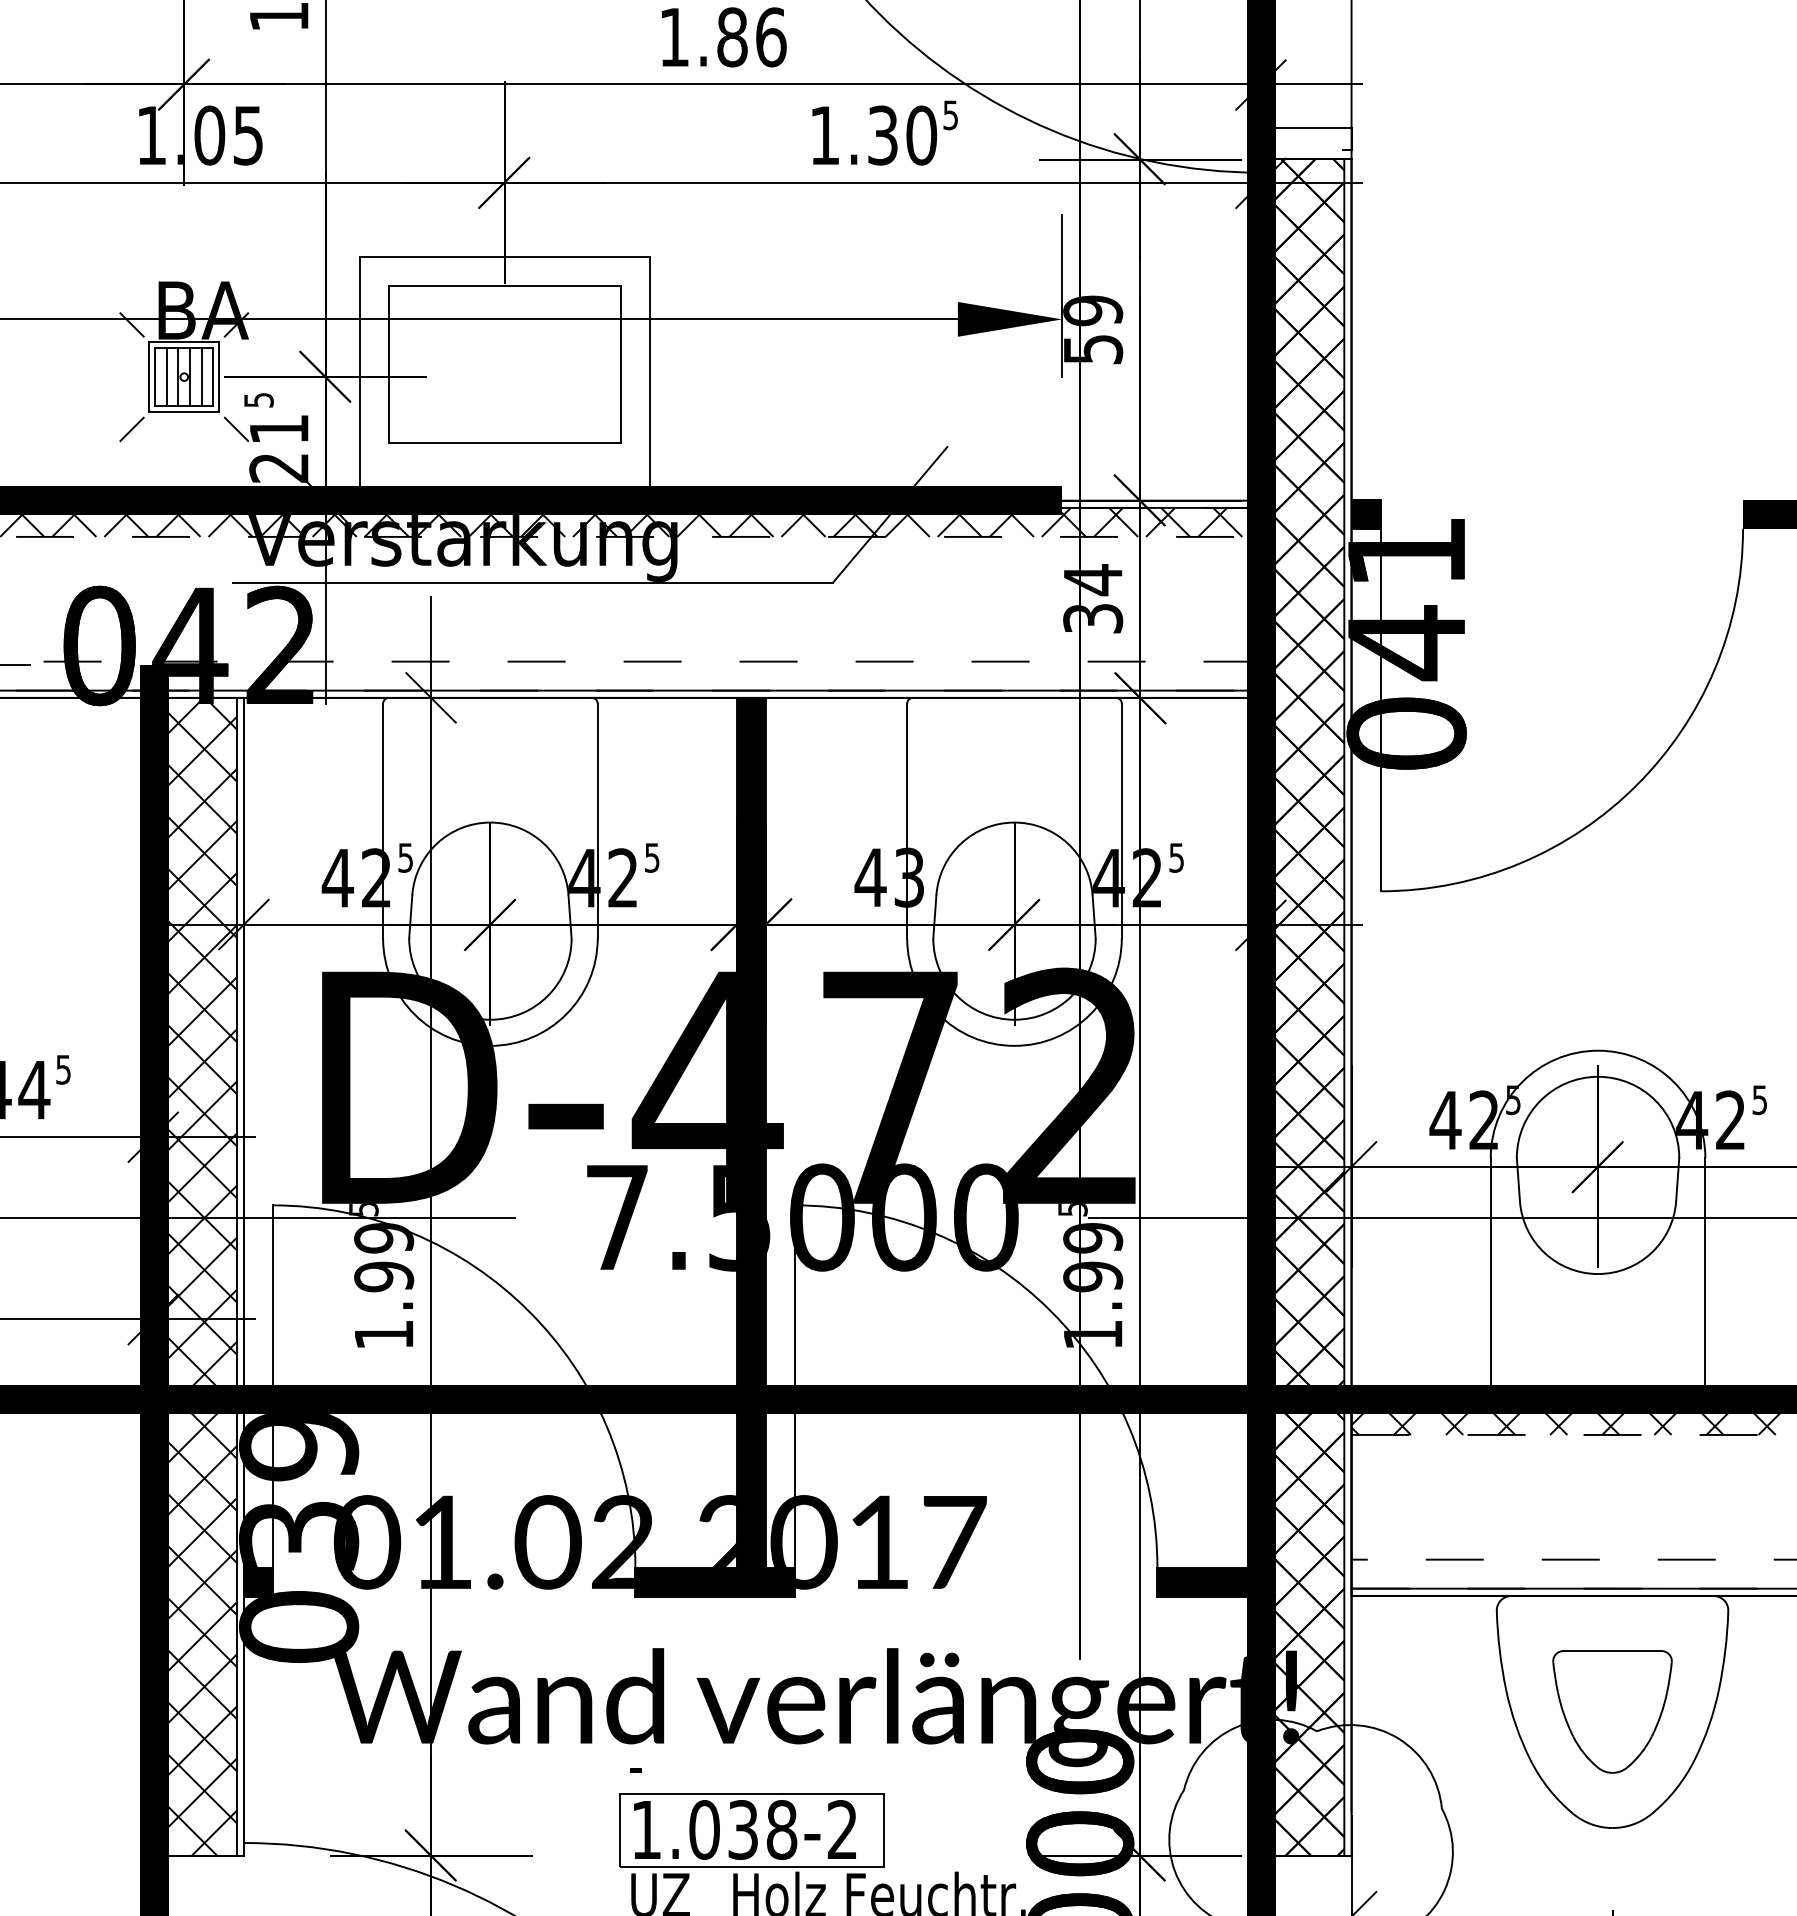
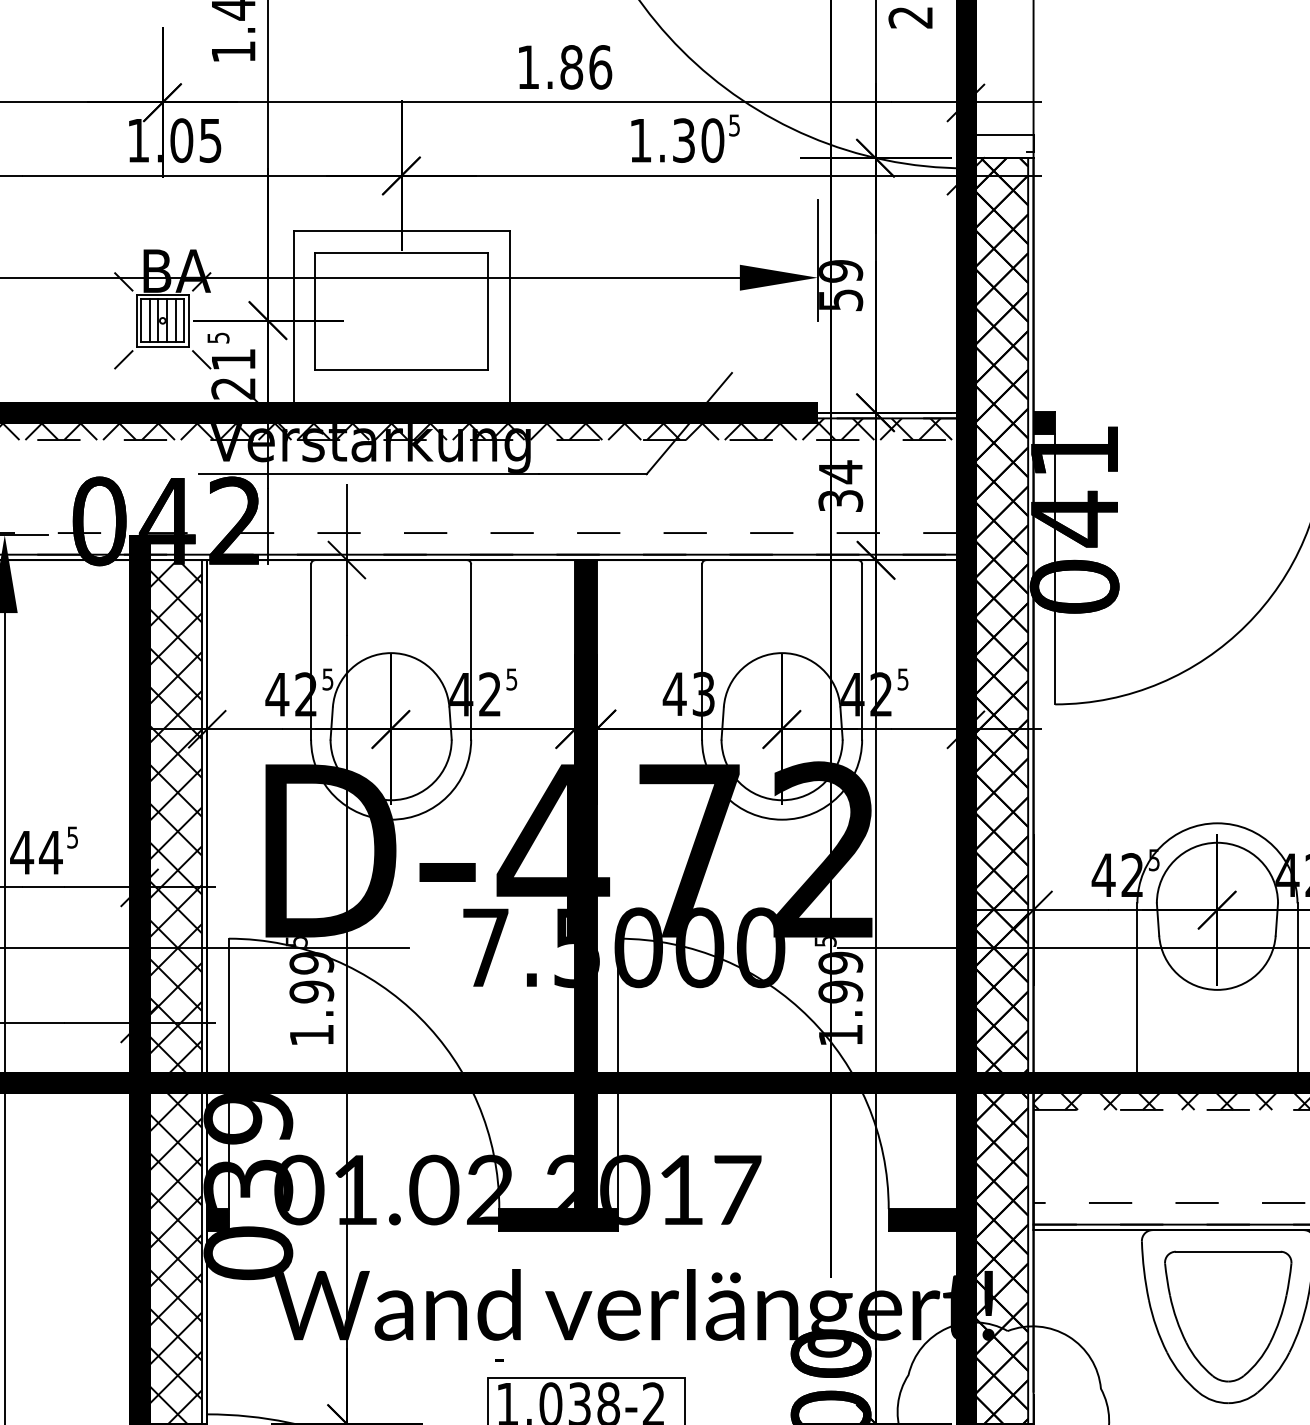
part: (1612, 1711) -> (1228, 1316), size x1.43

